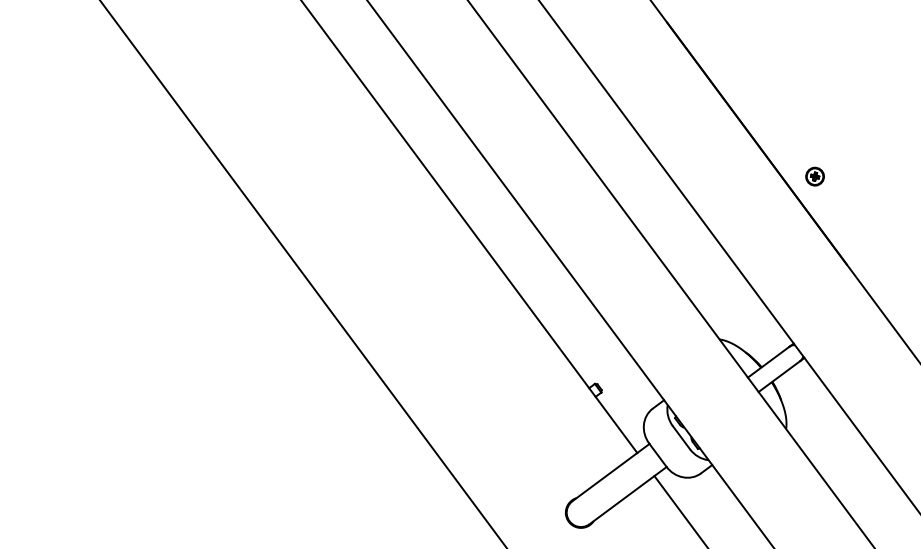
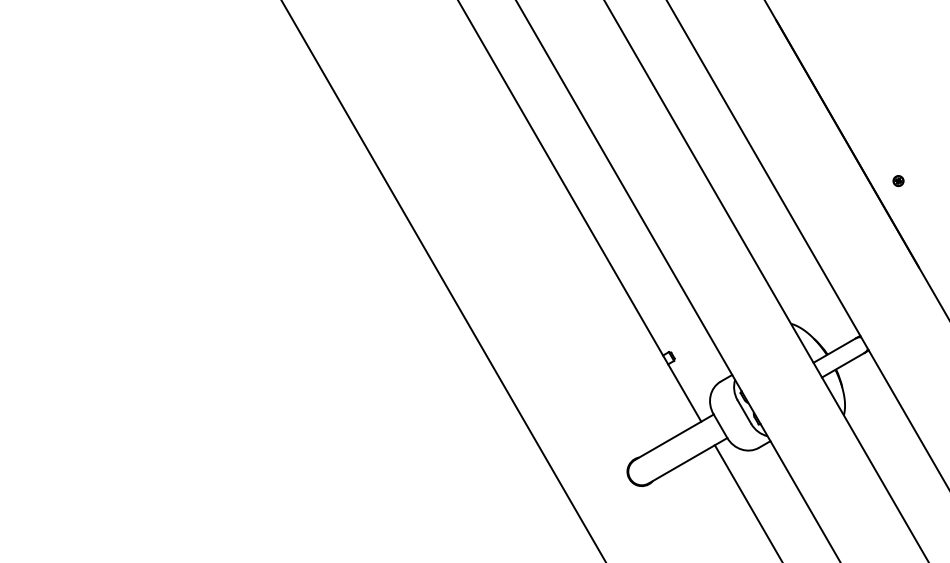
part: (814, 175) -> (898, 180), size x0.6

